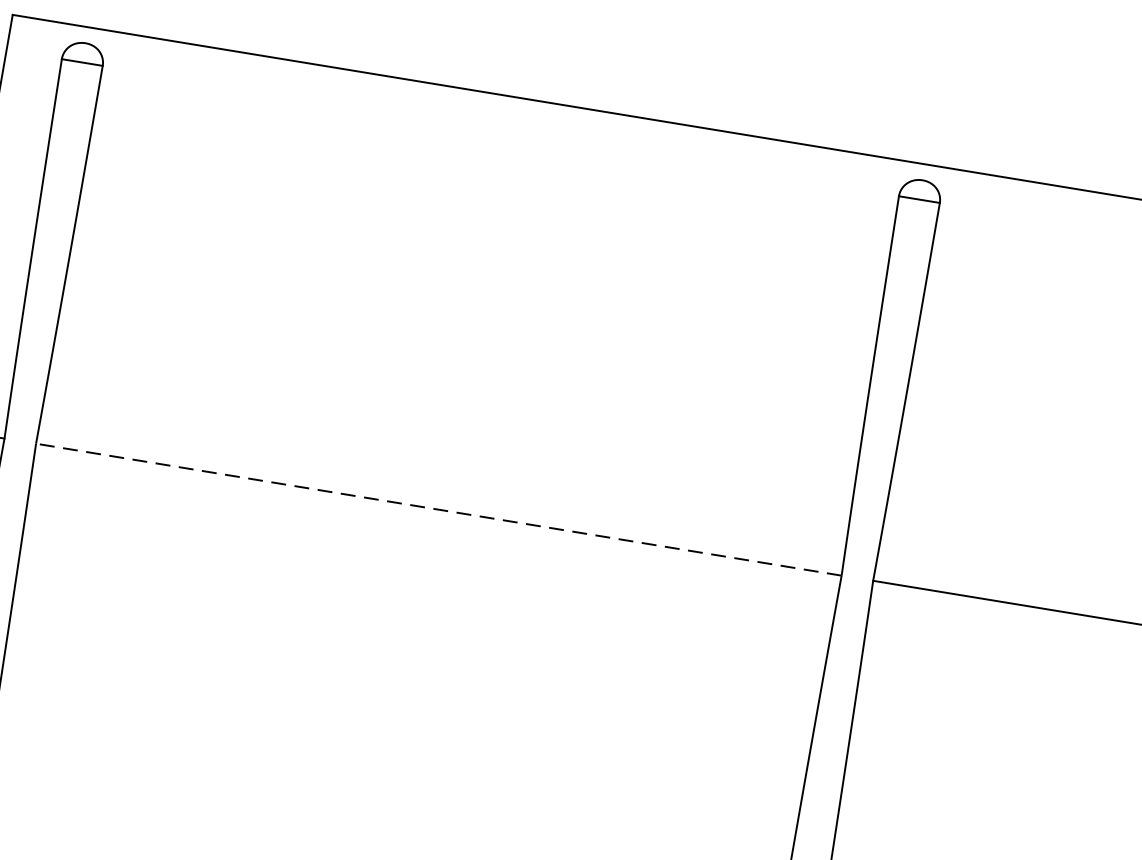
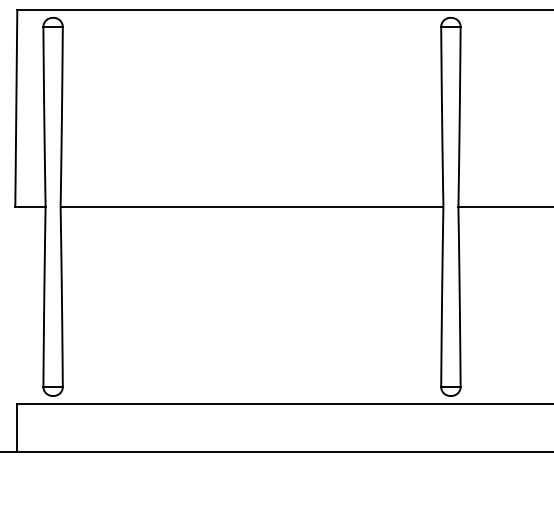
line: (437, 508) -> (251, 206), dashed -> solid

